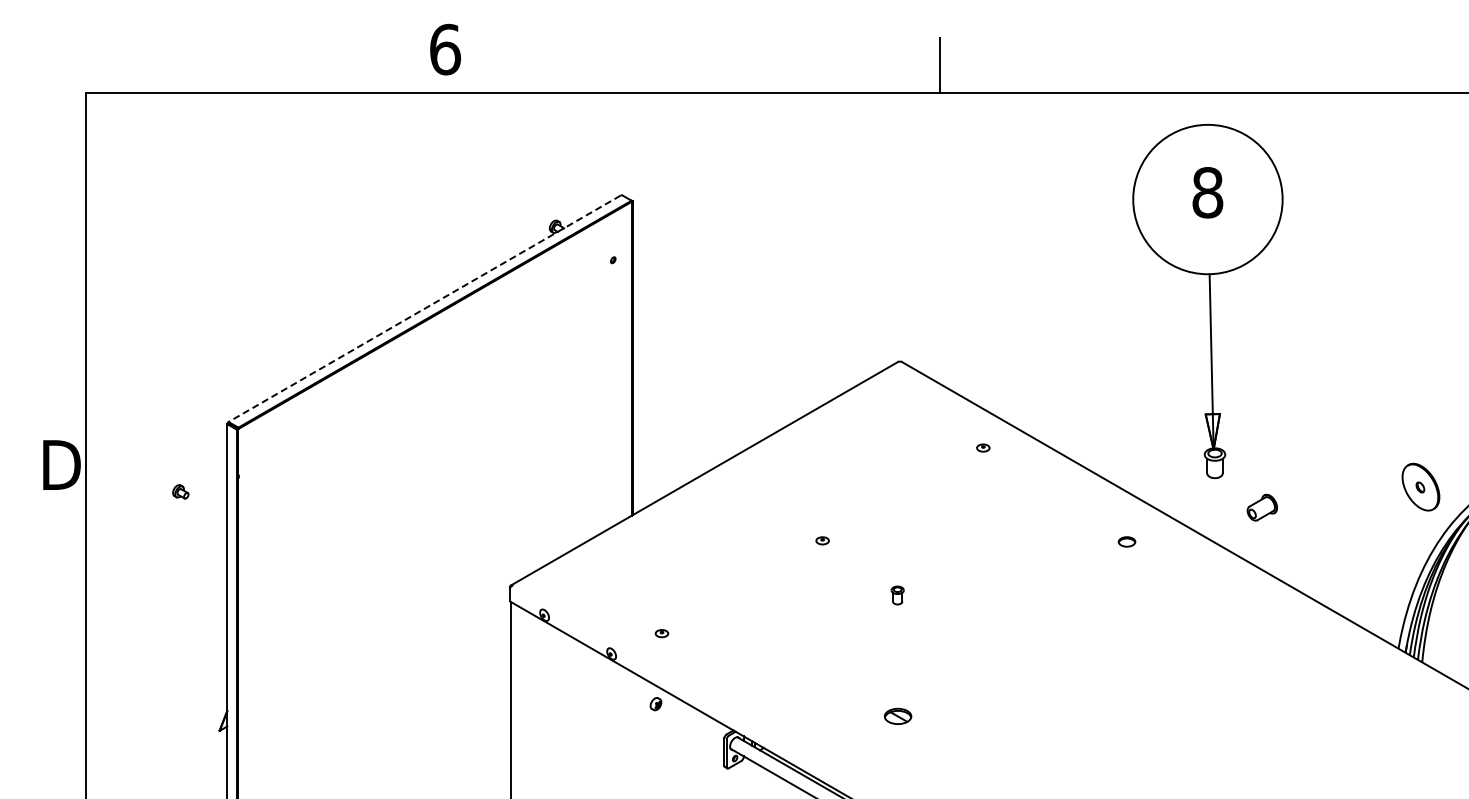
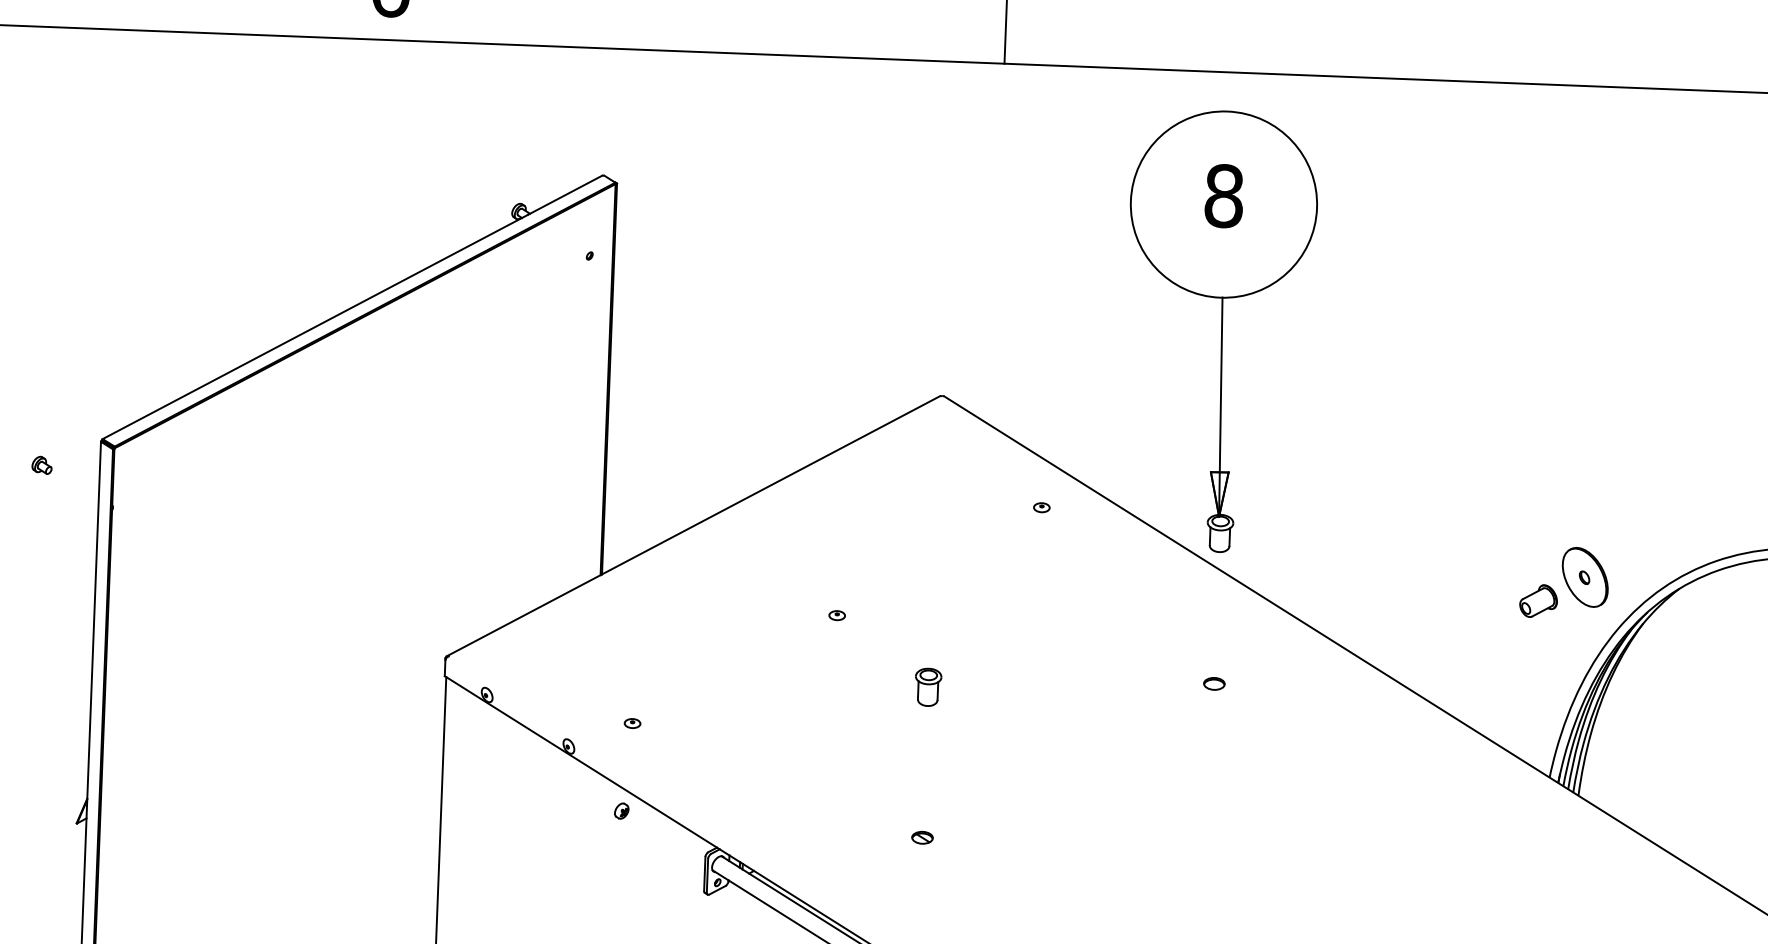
part: (1207, 301) -> (1218, 331), moved
line: (424, 309) -> (352, 308), dashed -> solid
part: (180, 491) -> (41, 464), moved
part: (1261, 507) -> (1537, 600), moved
part: (1126, 541) -> (1213, 683), moved
part: (897, 595) -> (927, 687), size x1.67
part: (897, 715) -> (922, 836), size x0.62

